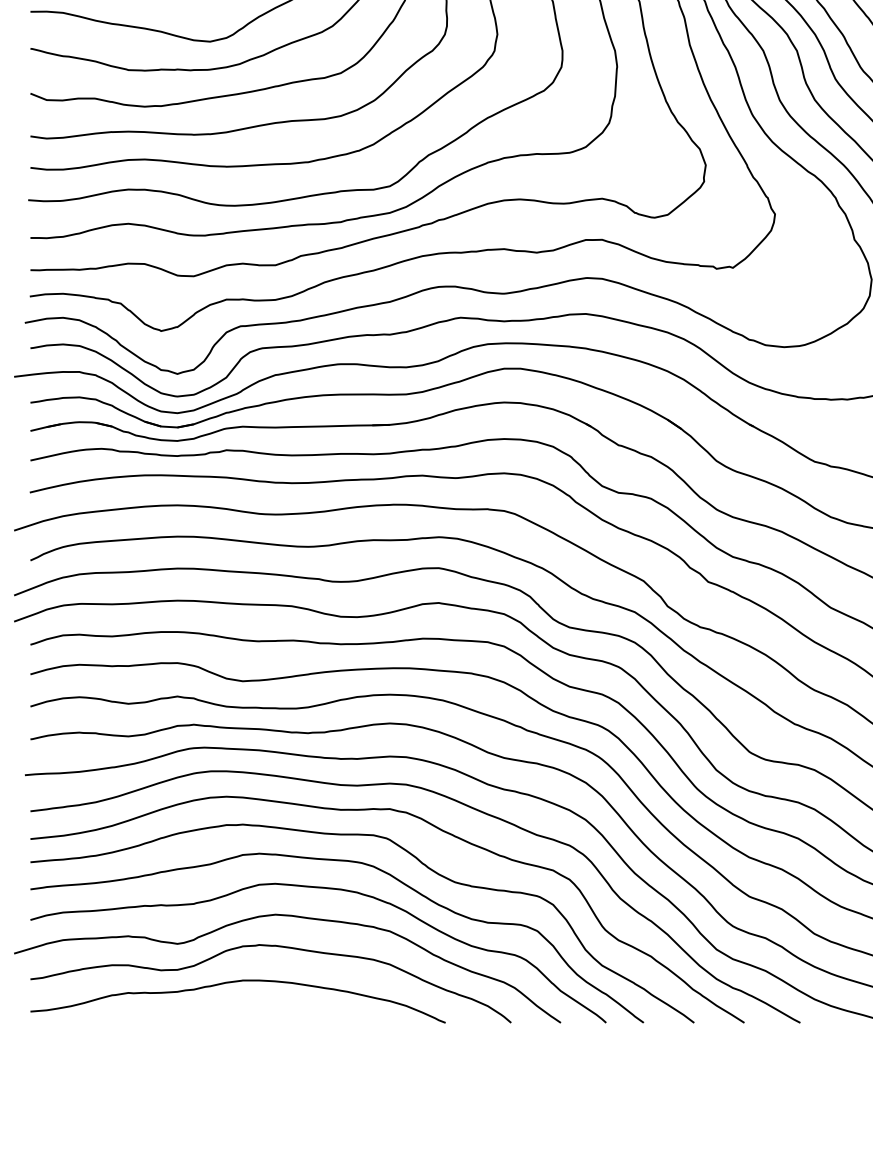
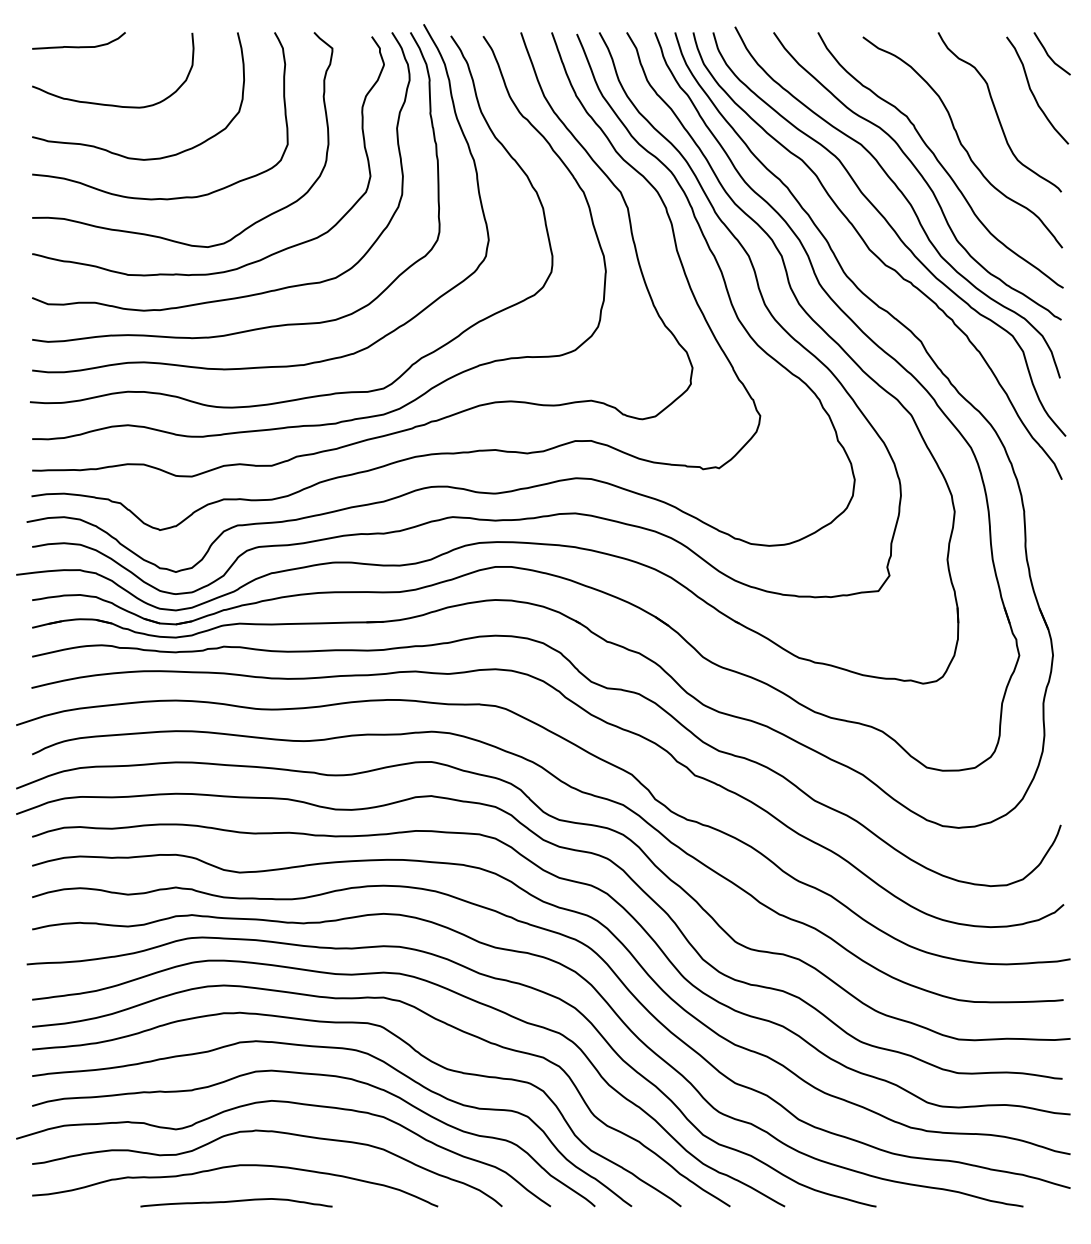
curve: (239, 1017) -> (236, 1201), added

